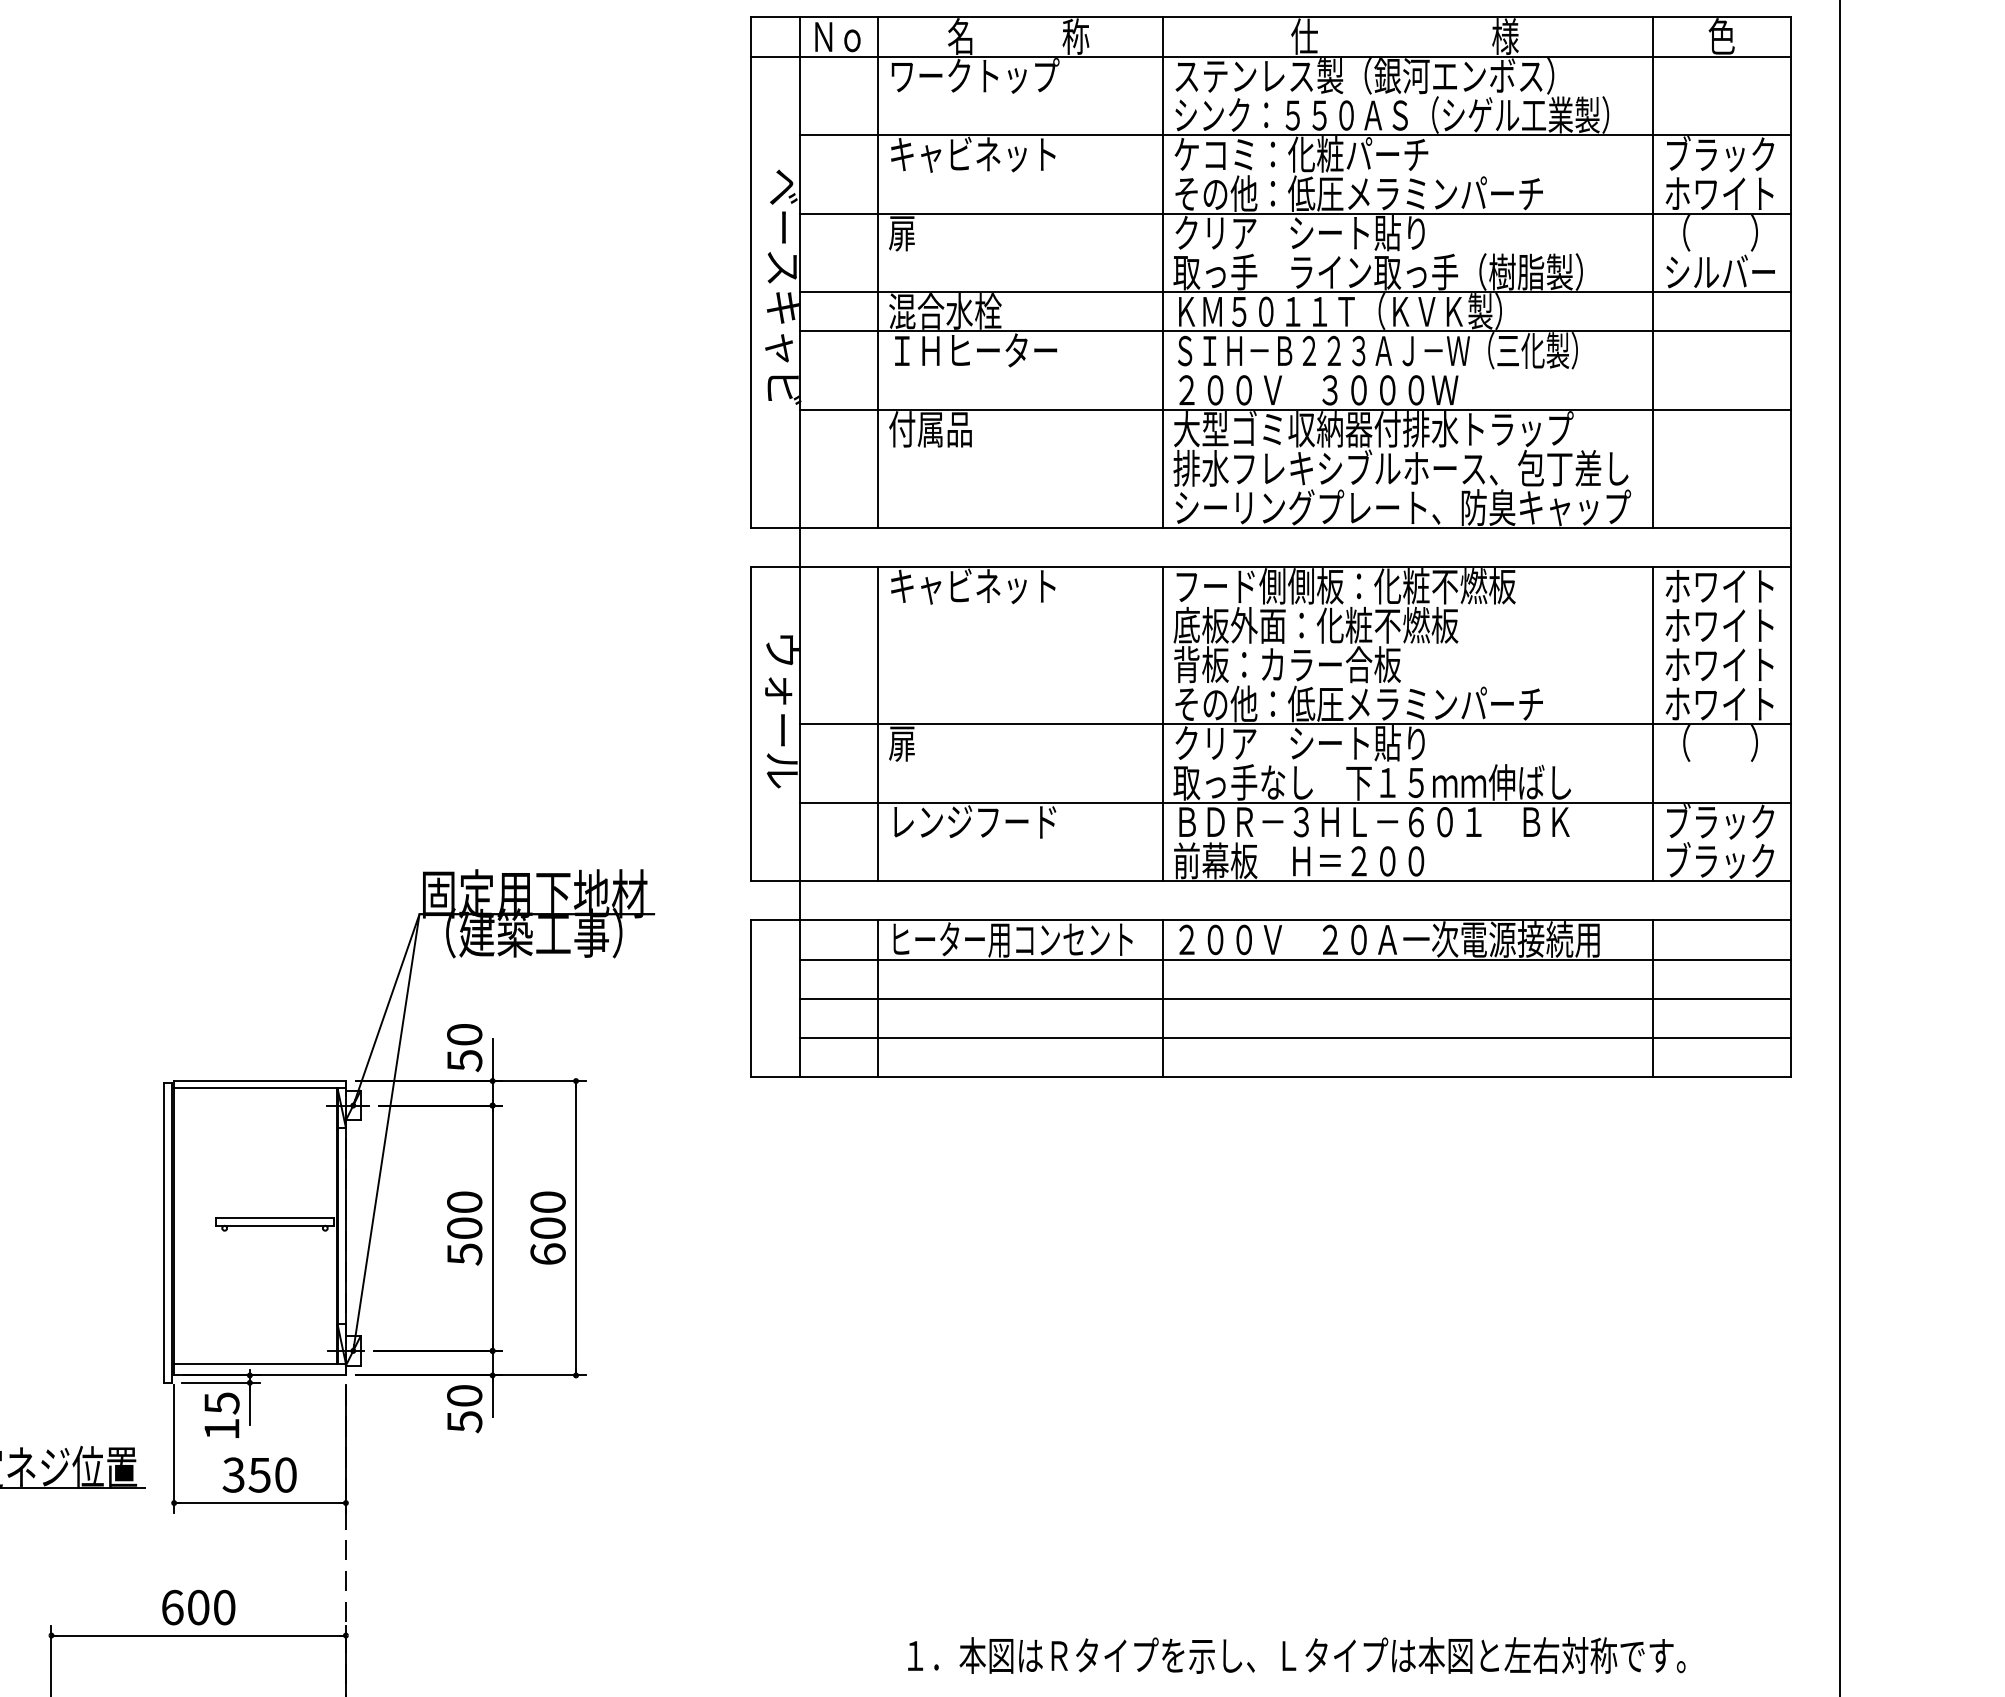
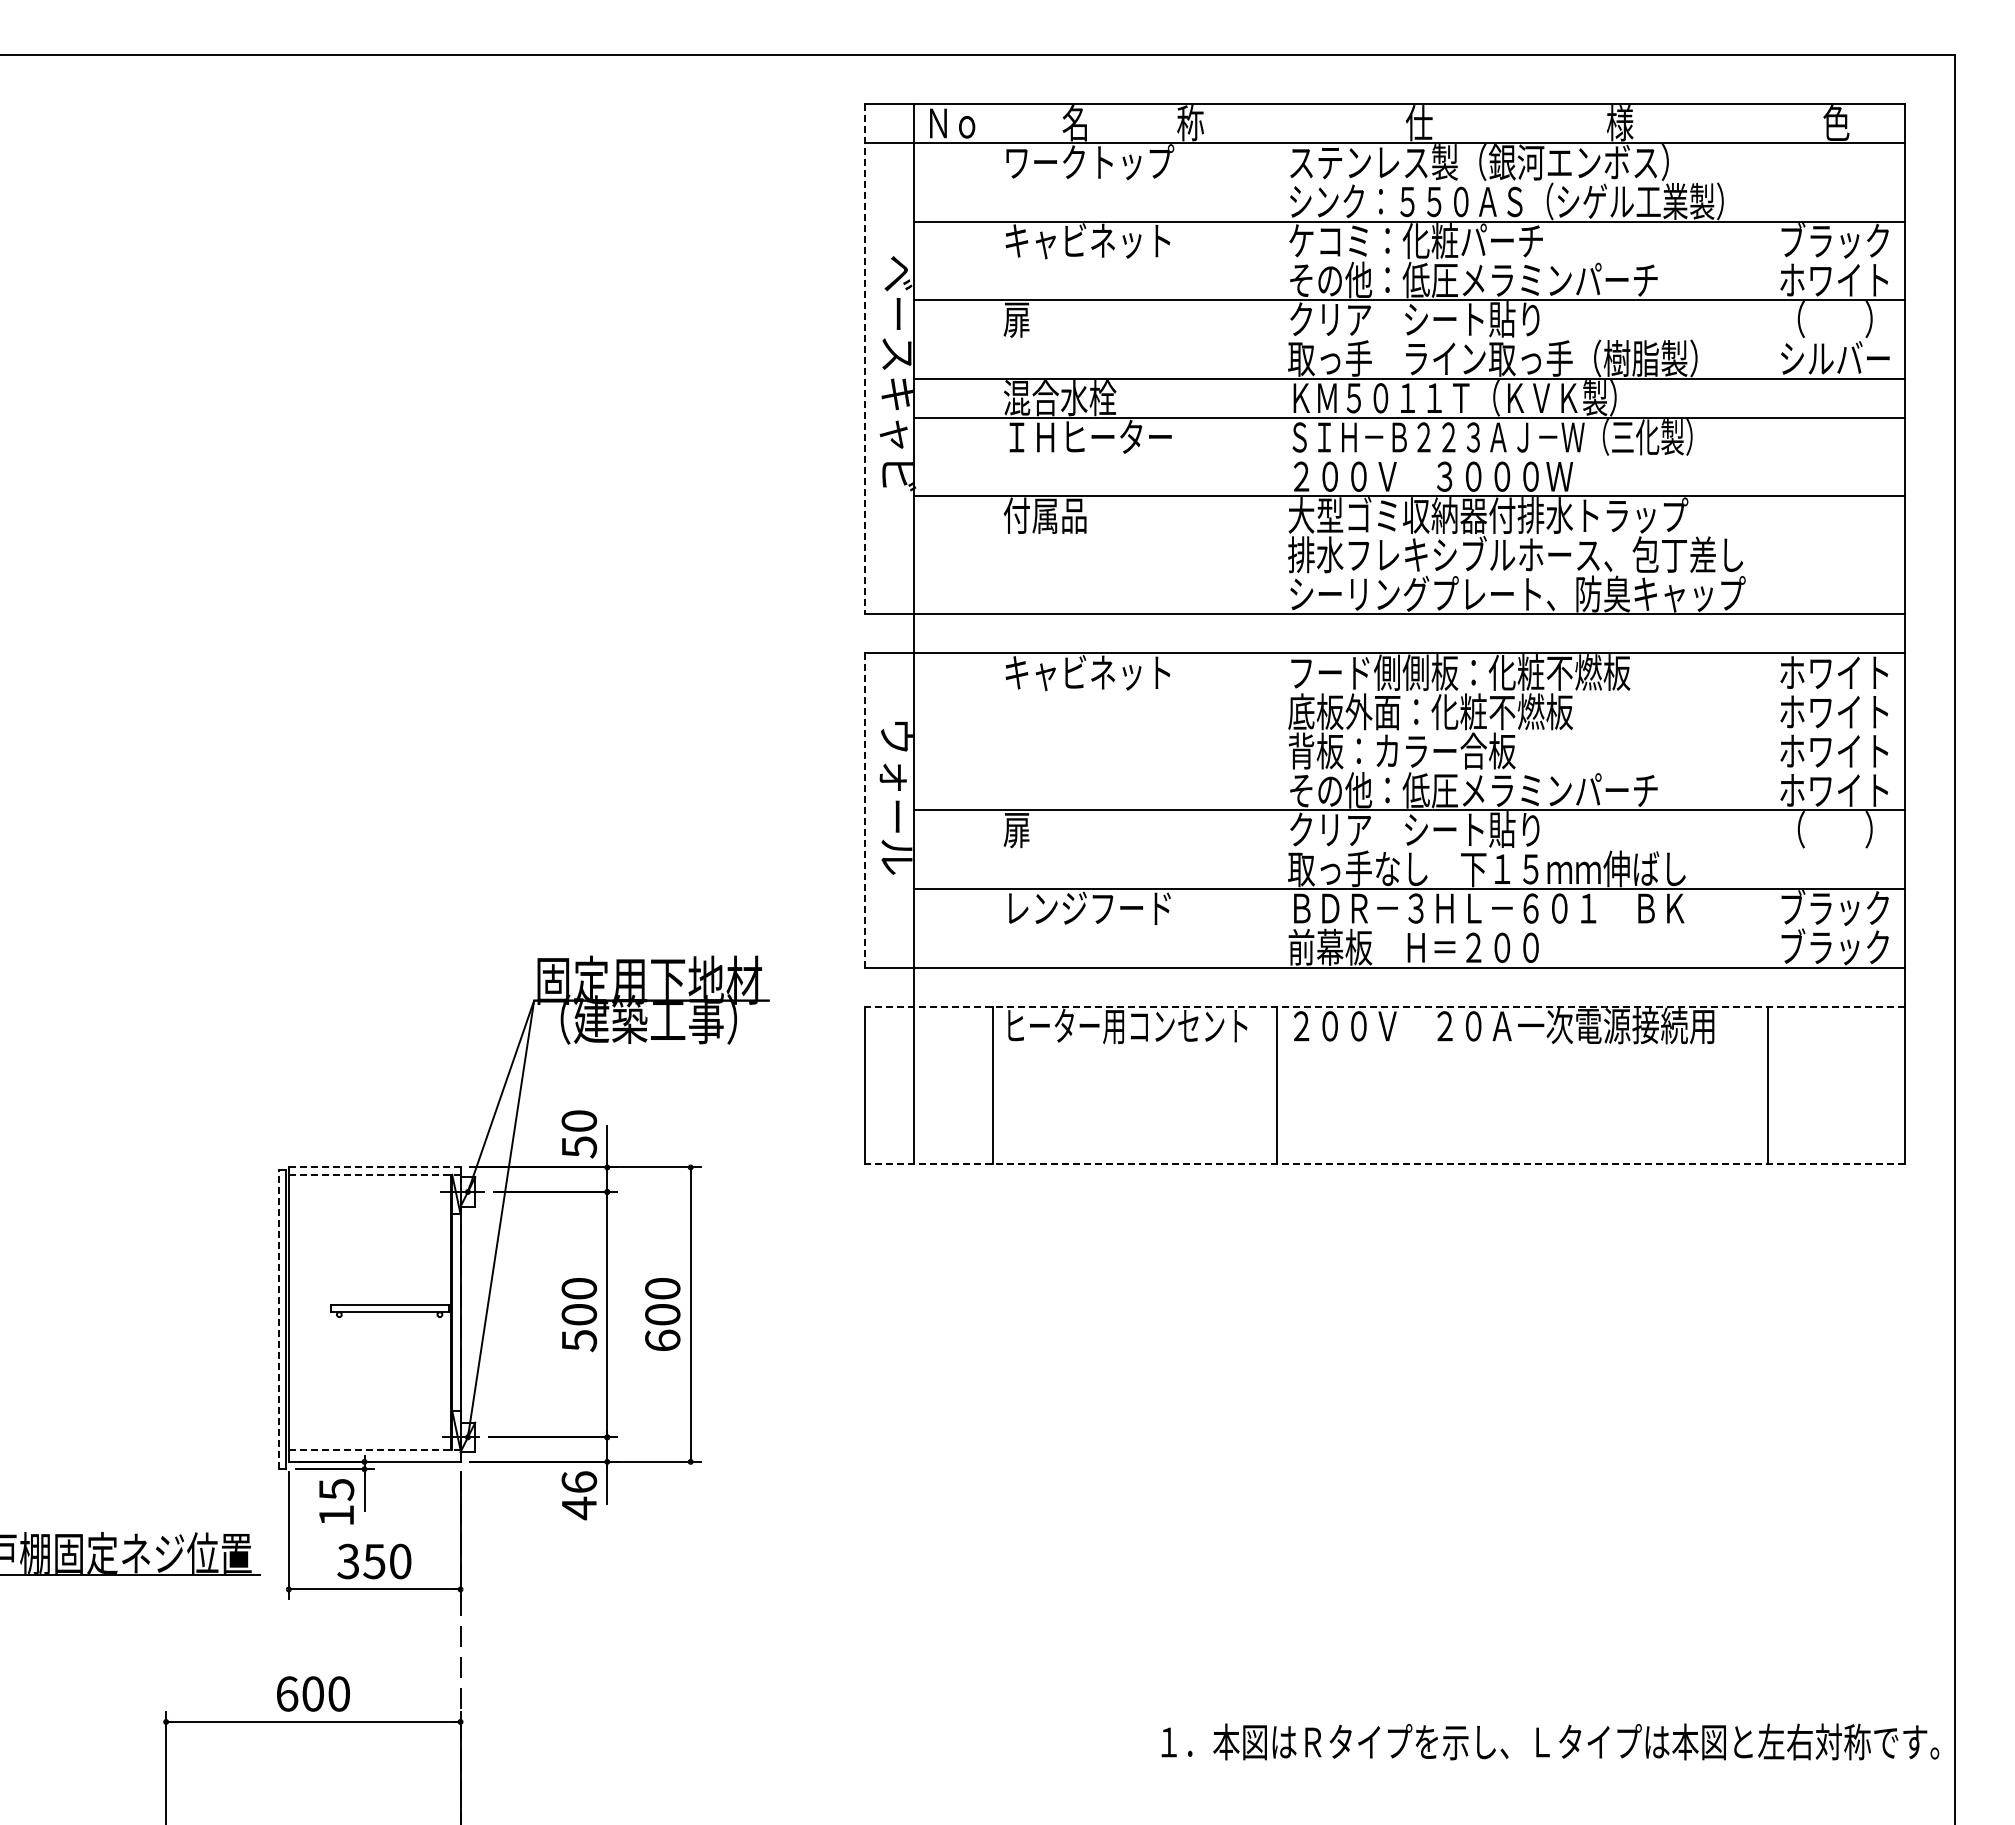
line: (877, 272) -> (992, 358), removed
line: (1162, 272) -> (1277, 358), removed
line: (1653, 272) -> (1768, 358), removed
line: (750, 273) -> (865, 359), solid -> dashed
line: (750, 724) -> (865, 810), solid -> dashed
line: (877, 724) -> (992, 810), removed
line: (1162, 724) -> (1277, 810), removed
line: (1653, 724) -> (1768, 810), removed
line: (1269, 920) -> (1384, 1006), solid -> dashed
line: (1294, 960) -> (1409, 1046), removed
line: (1294, 999) -> (1409, 1085), removed
line: (1294, 1038) -> (1409, 1124), removed
line: (1269, 1077) -> (1384, 1163), solid -> dashed
line: (259, 1081) -> (374, 1167), solid -> dashed
line: (259, 1088) -> (374, 1174), solid -> dashed
line: (164, 1233) -> (279, 1319), solid -> dashed
line: (259, 1364) -> (374, 1450), solid -> dashed
text: (464, 1409) -> (579, 1495), 50 -> 46
text: (1296, 1655) -> (1550, 1741), moved

